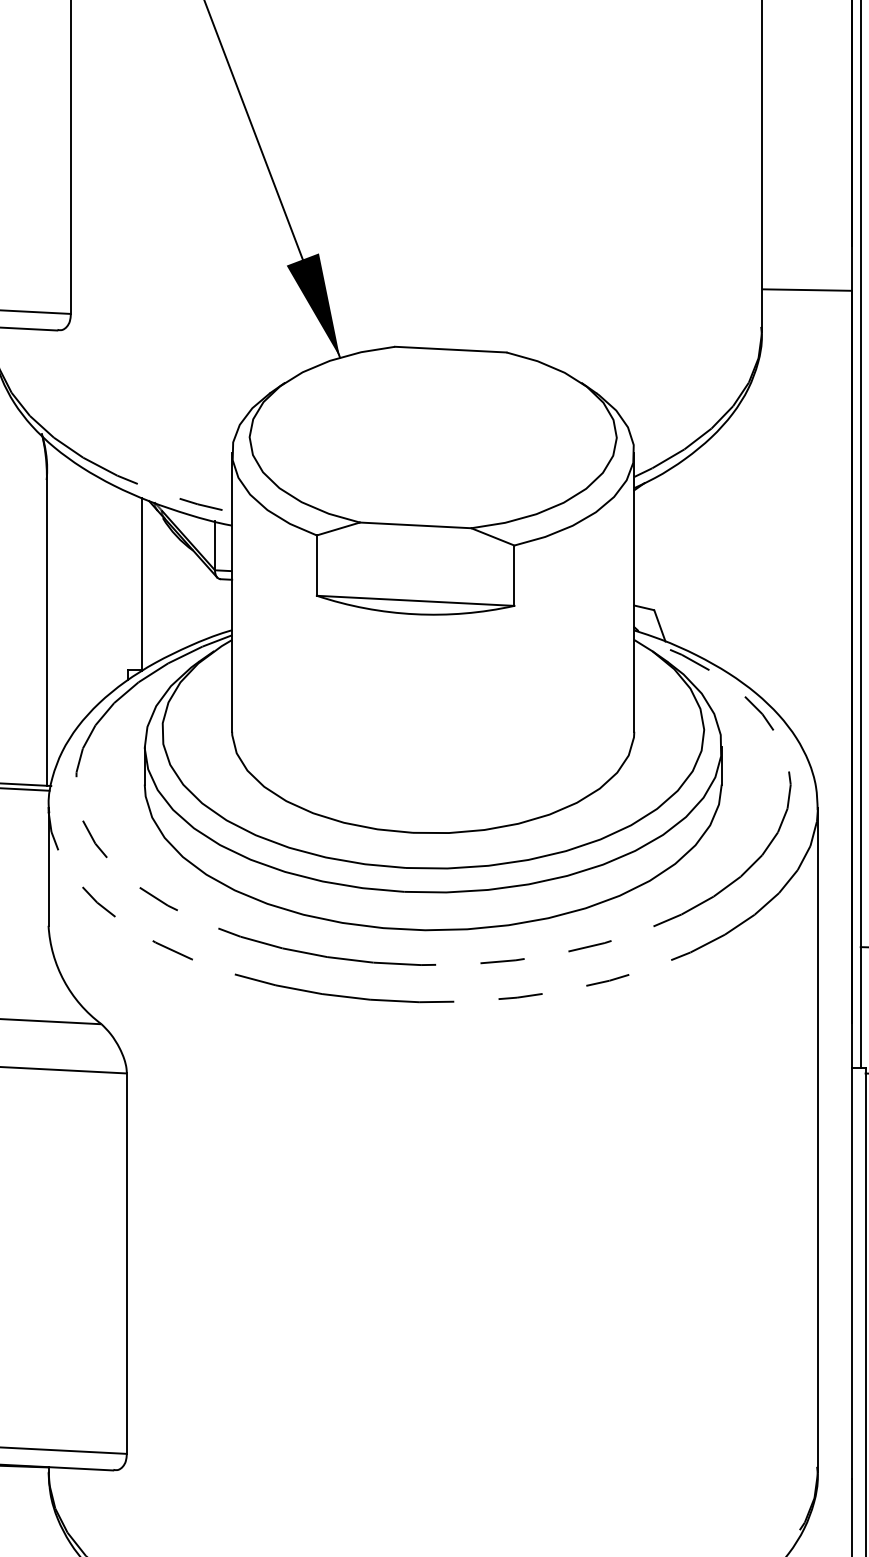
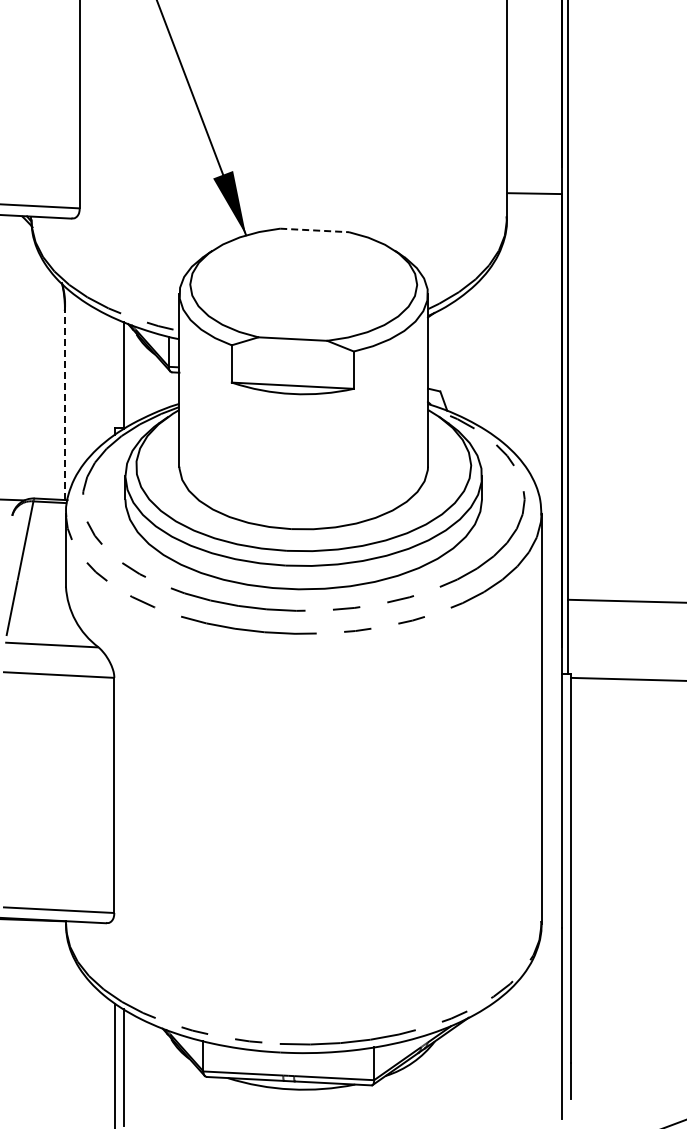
line: (452, 349) -> (315, 230), solid -> dashed
line: (46, 631) -> (64, 404), solid -> dashed

